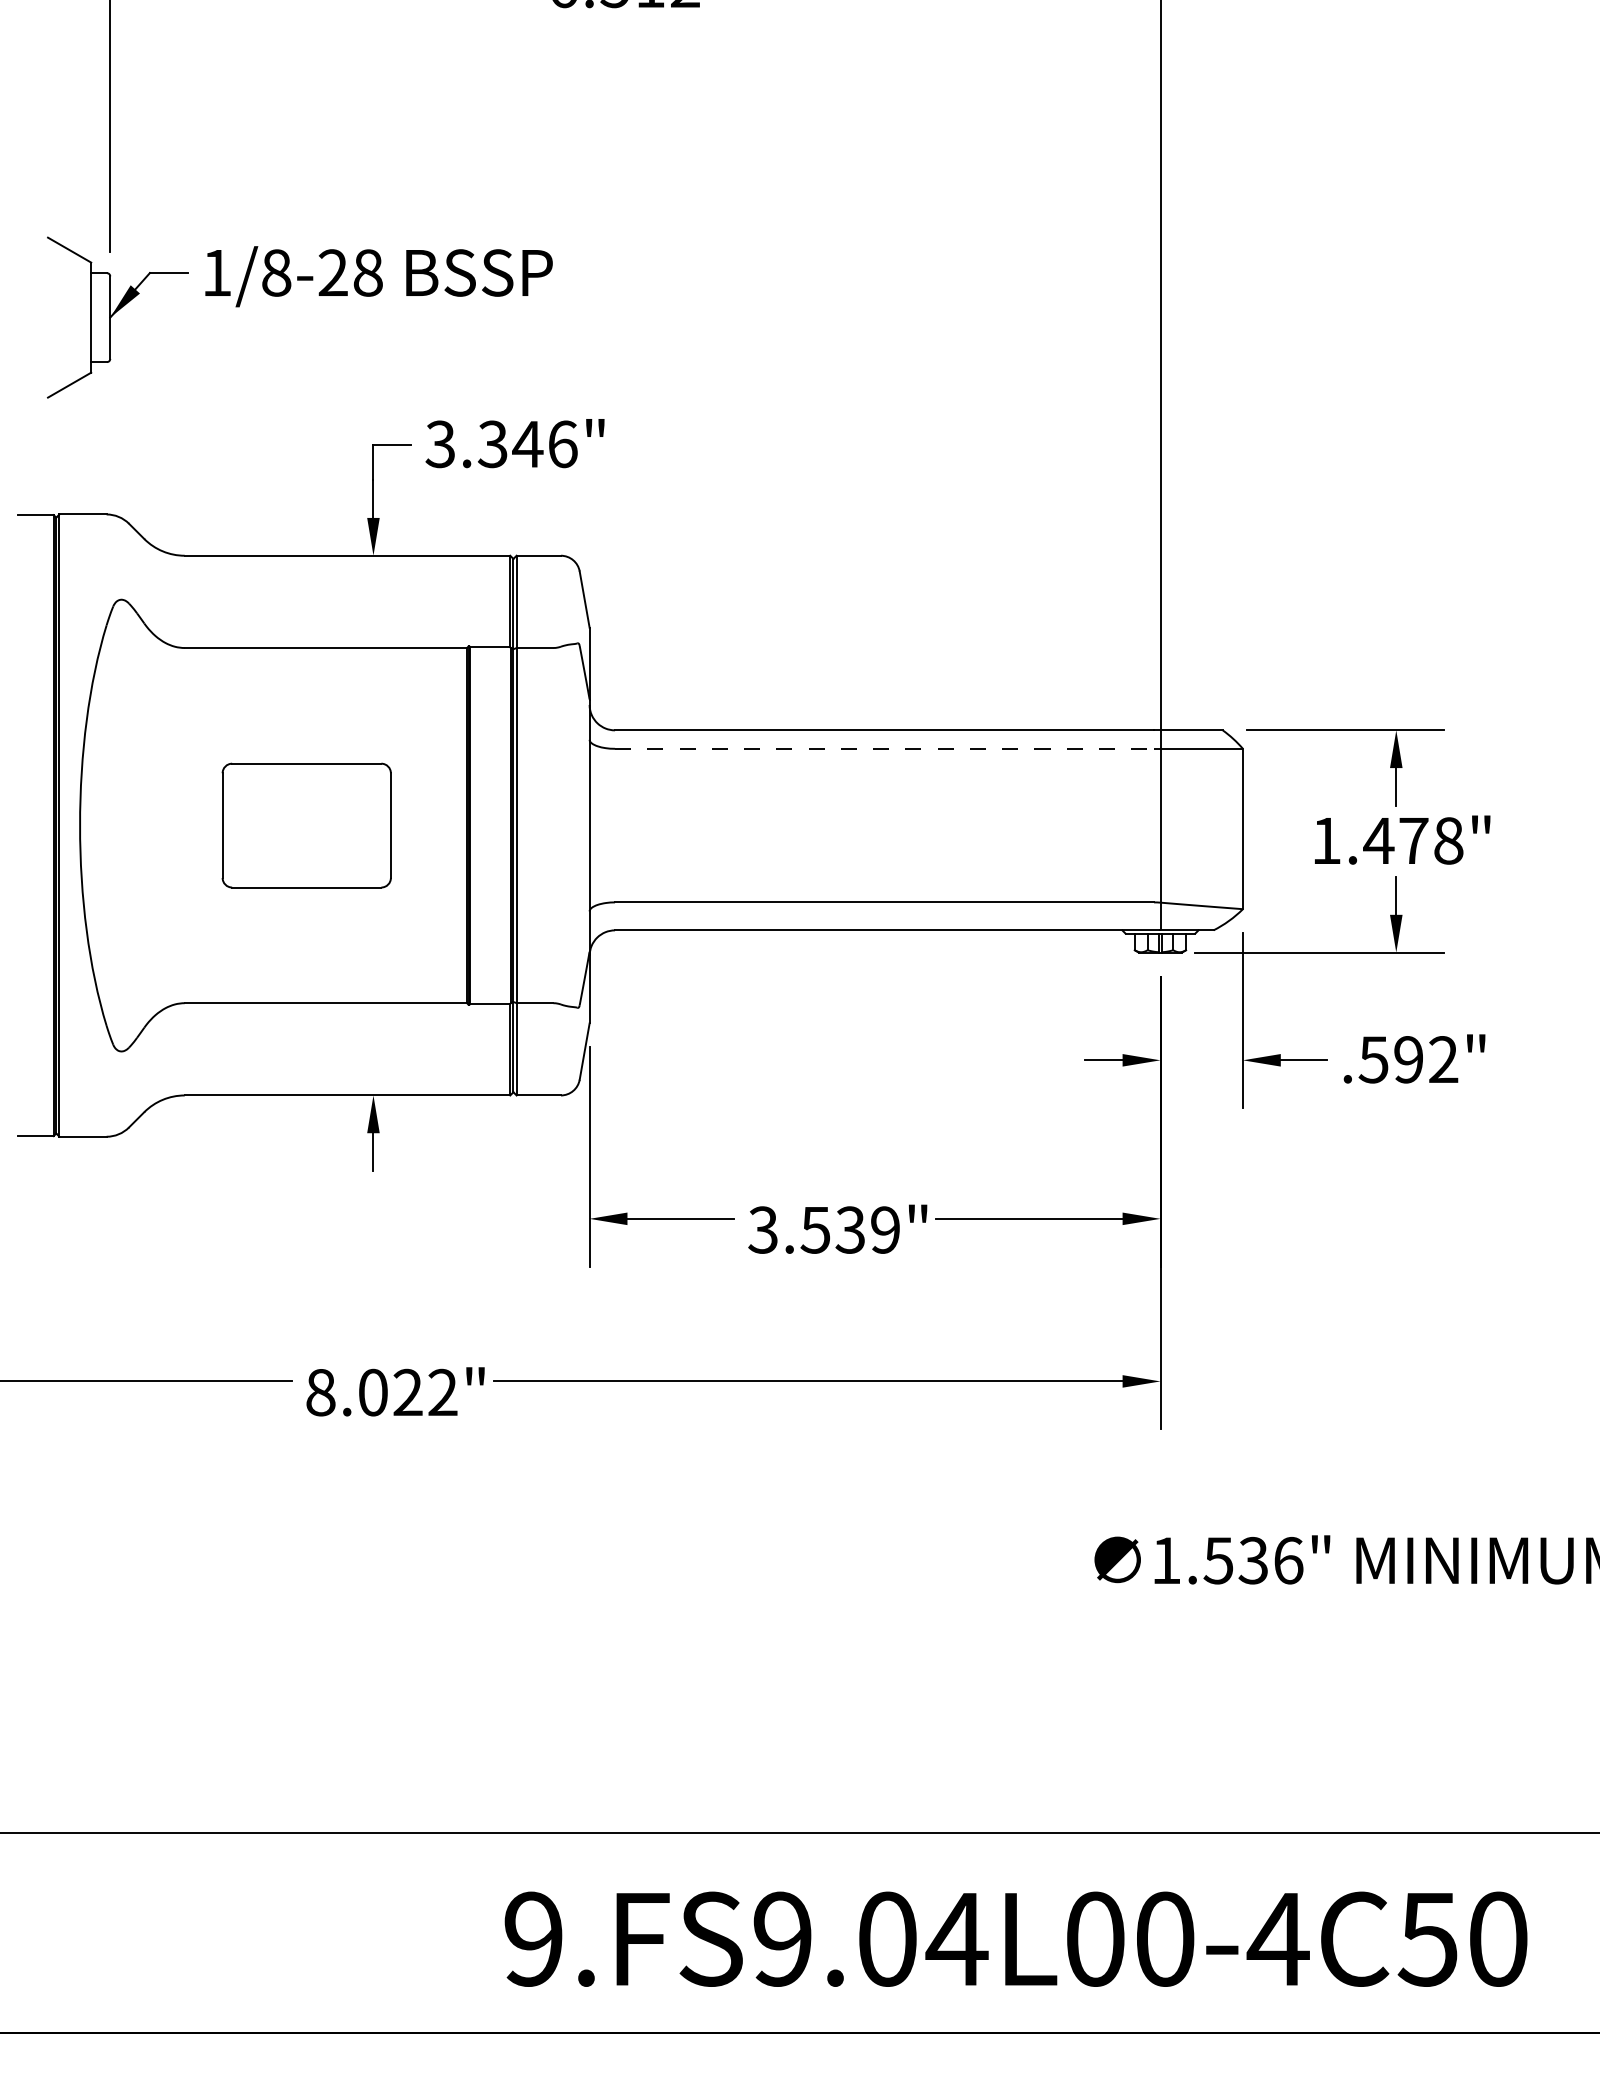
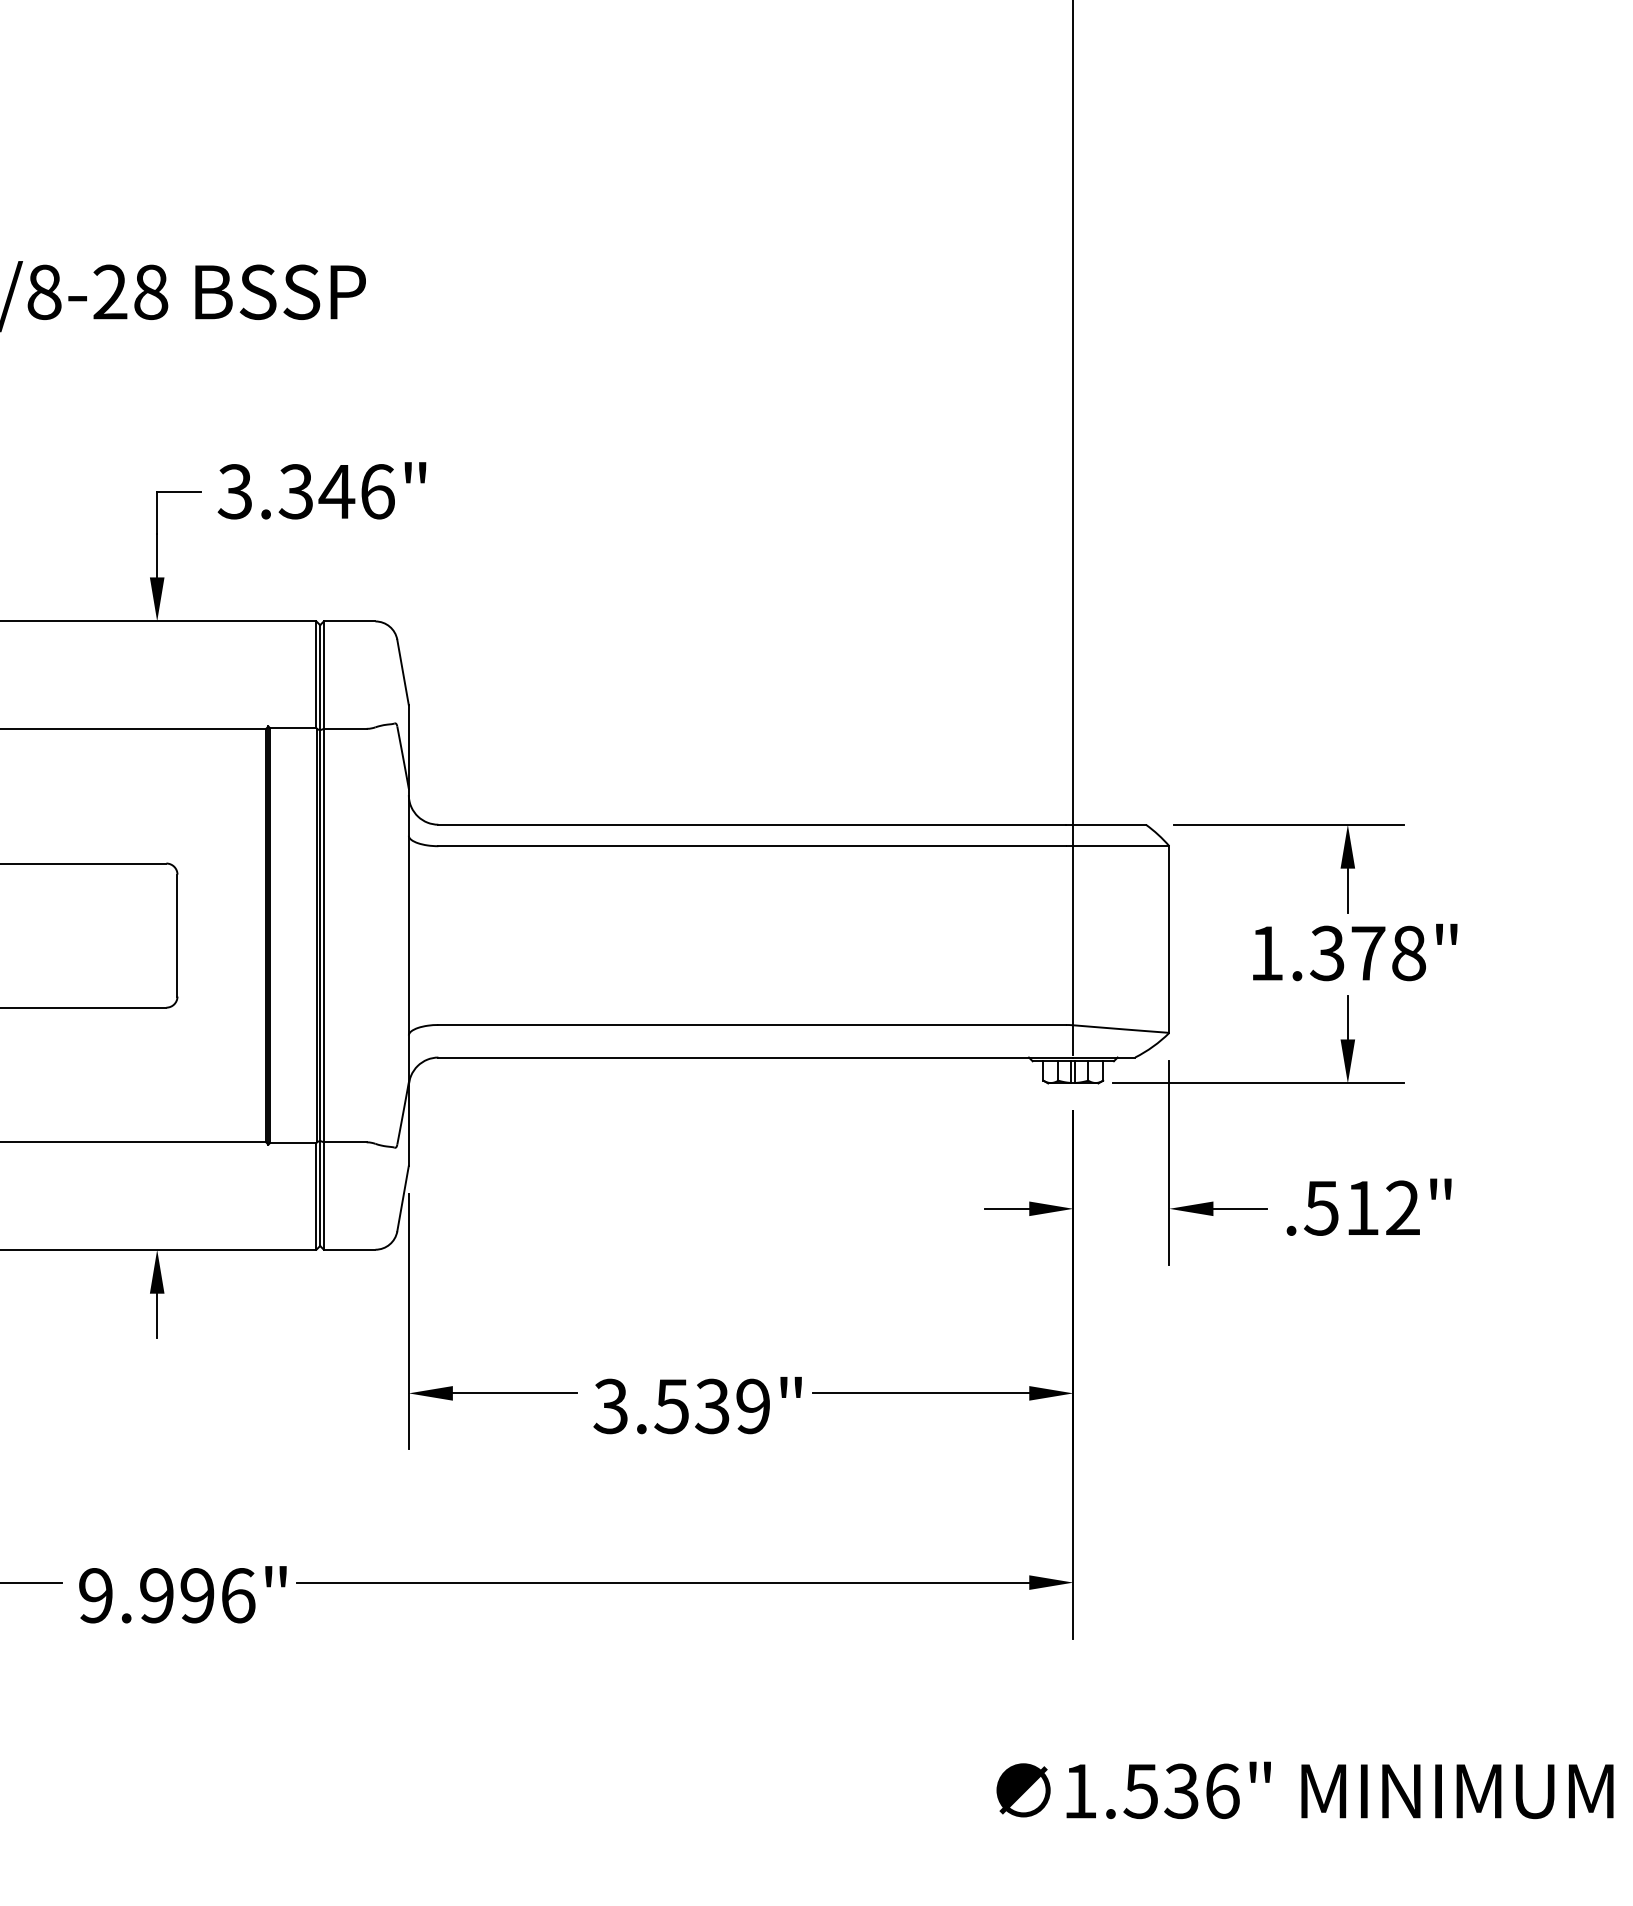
line: (884, 748) -> (752, 845), dashed -> solid
text: (1378, 840) -> (1327, 952), 1.478" -> 1.378"
text: (1408, 1059) -> (1362, 1207), .592" -> .512"
text: (381, 1392) -> (166, 1595), 8.022" -> 9.996"

